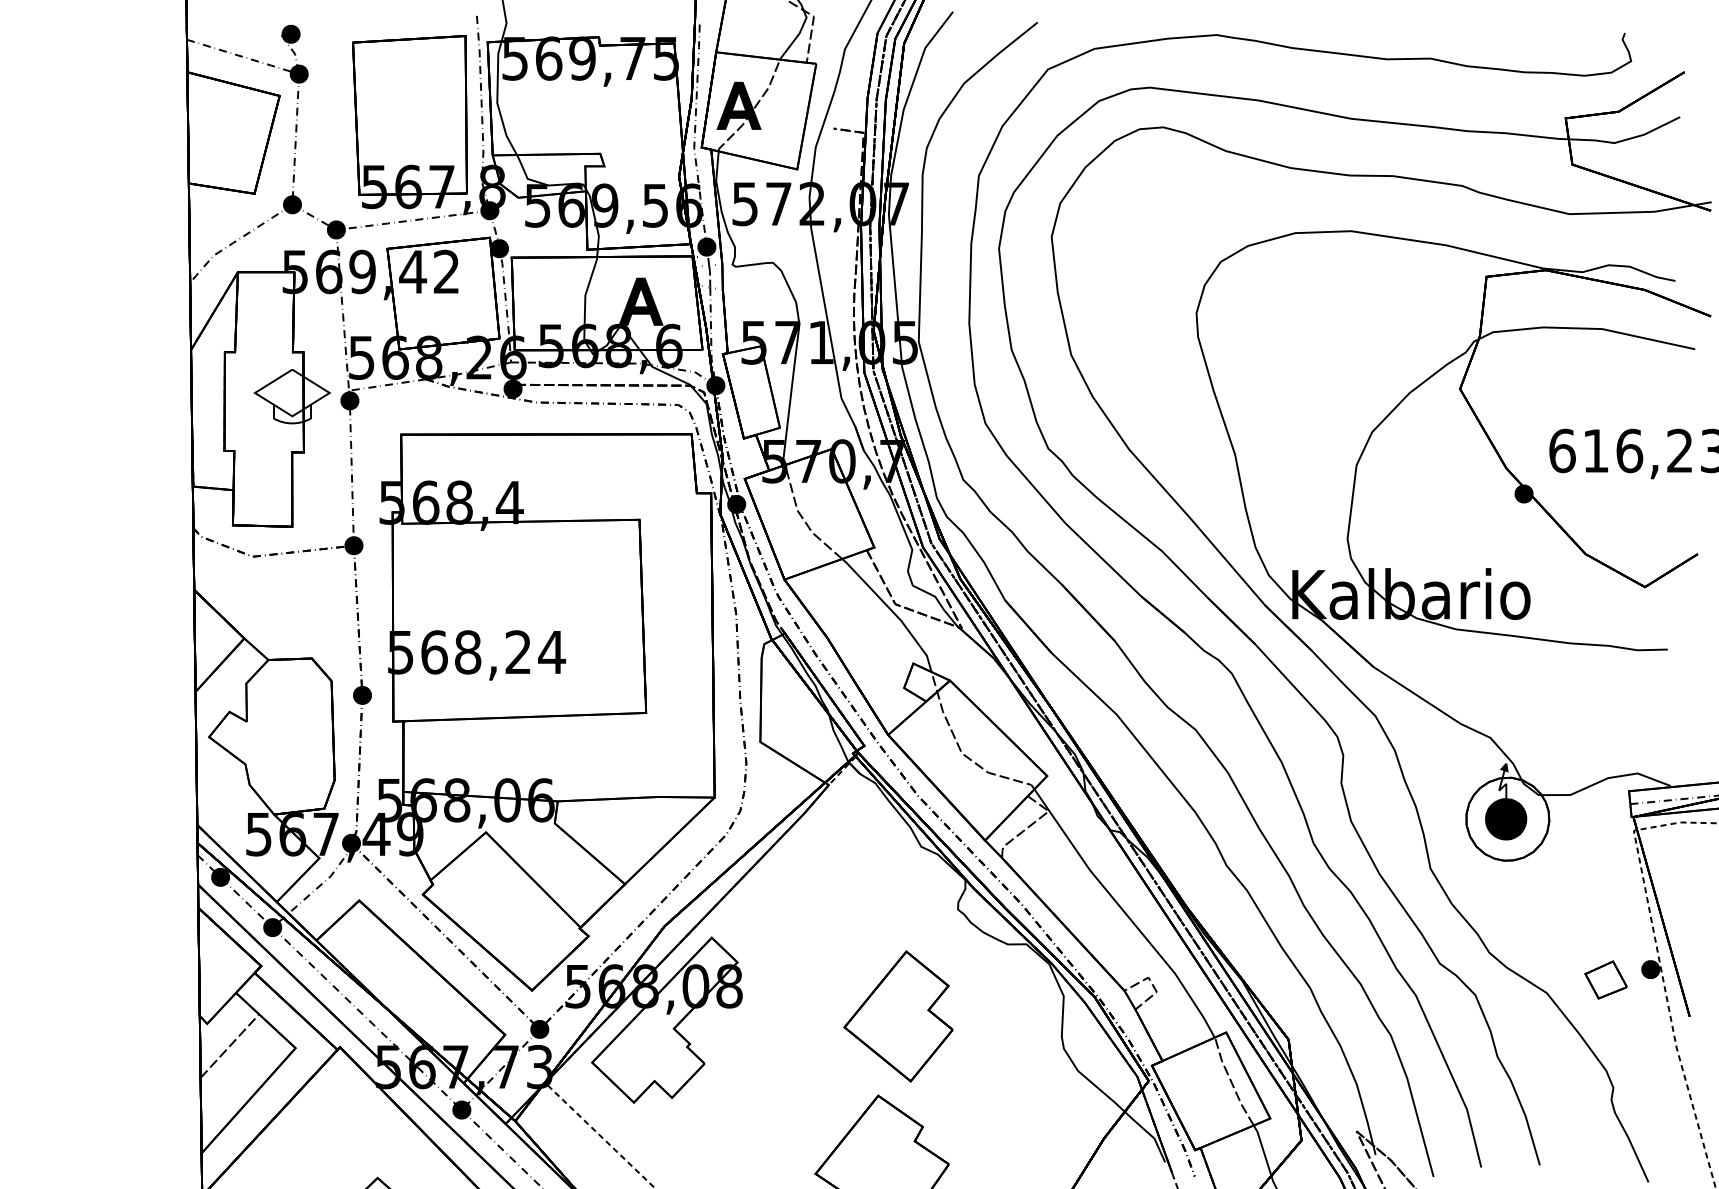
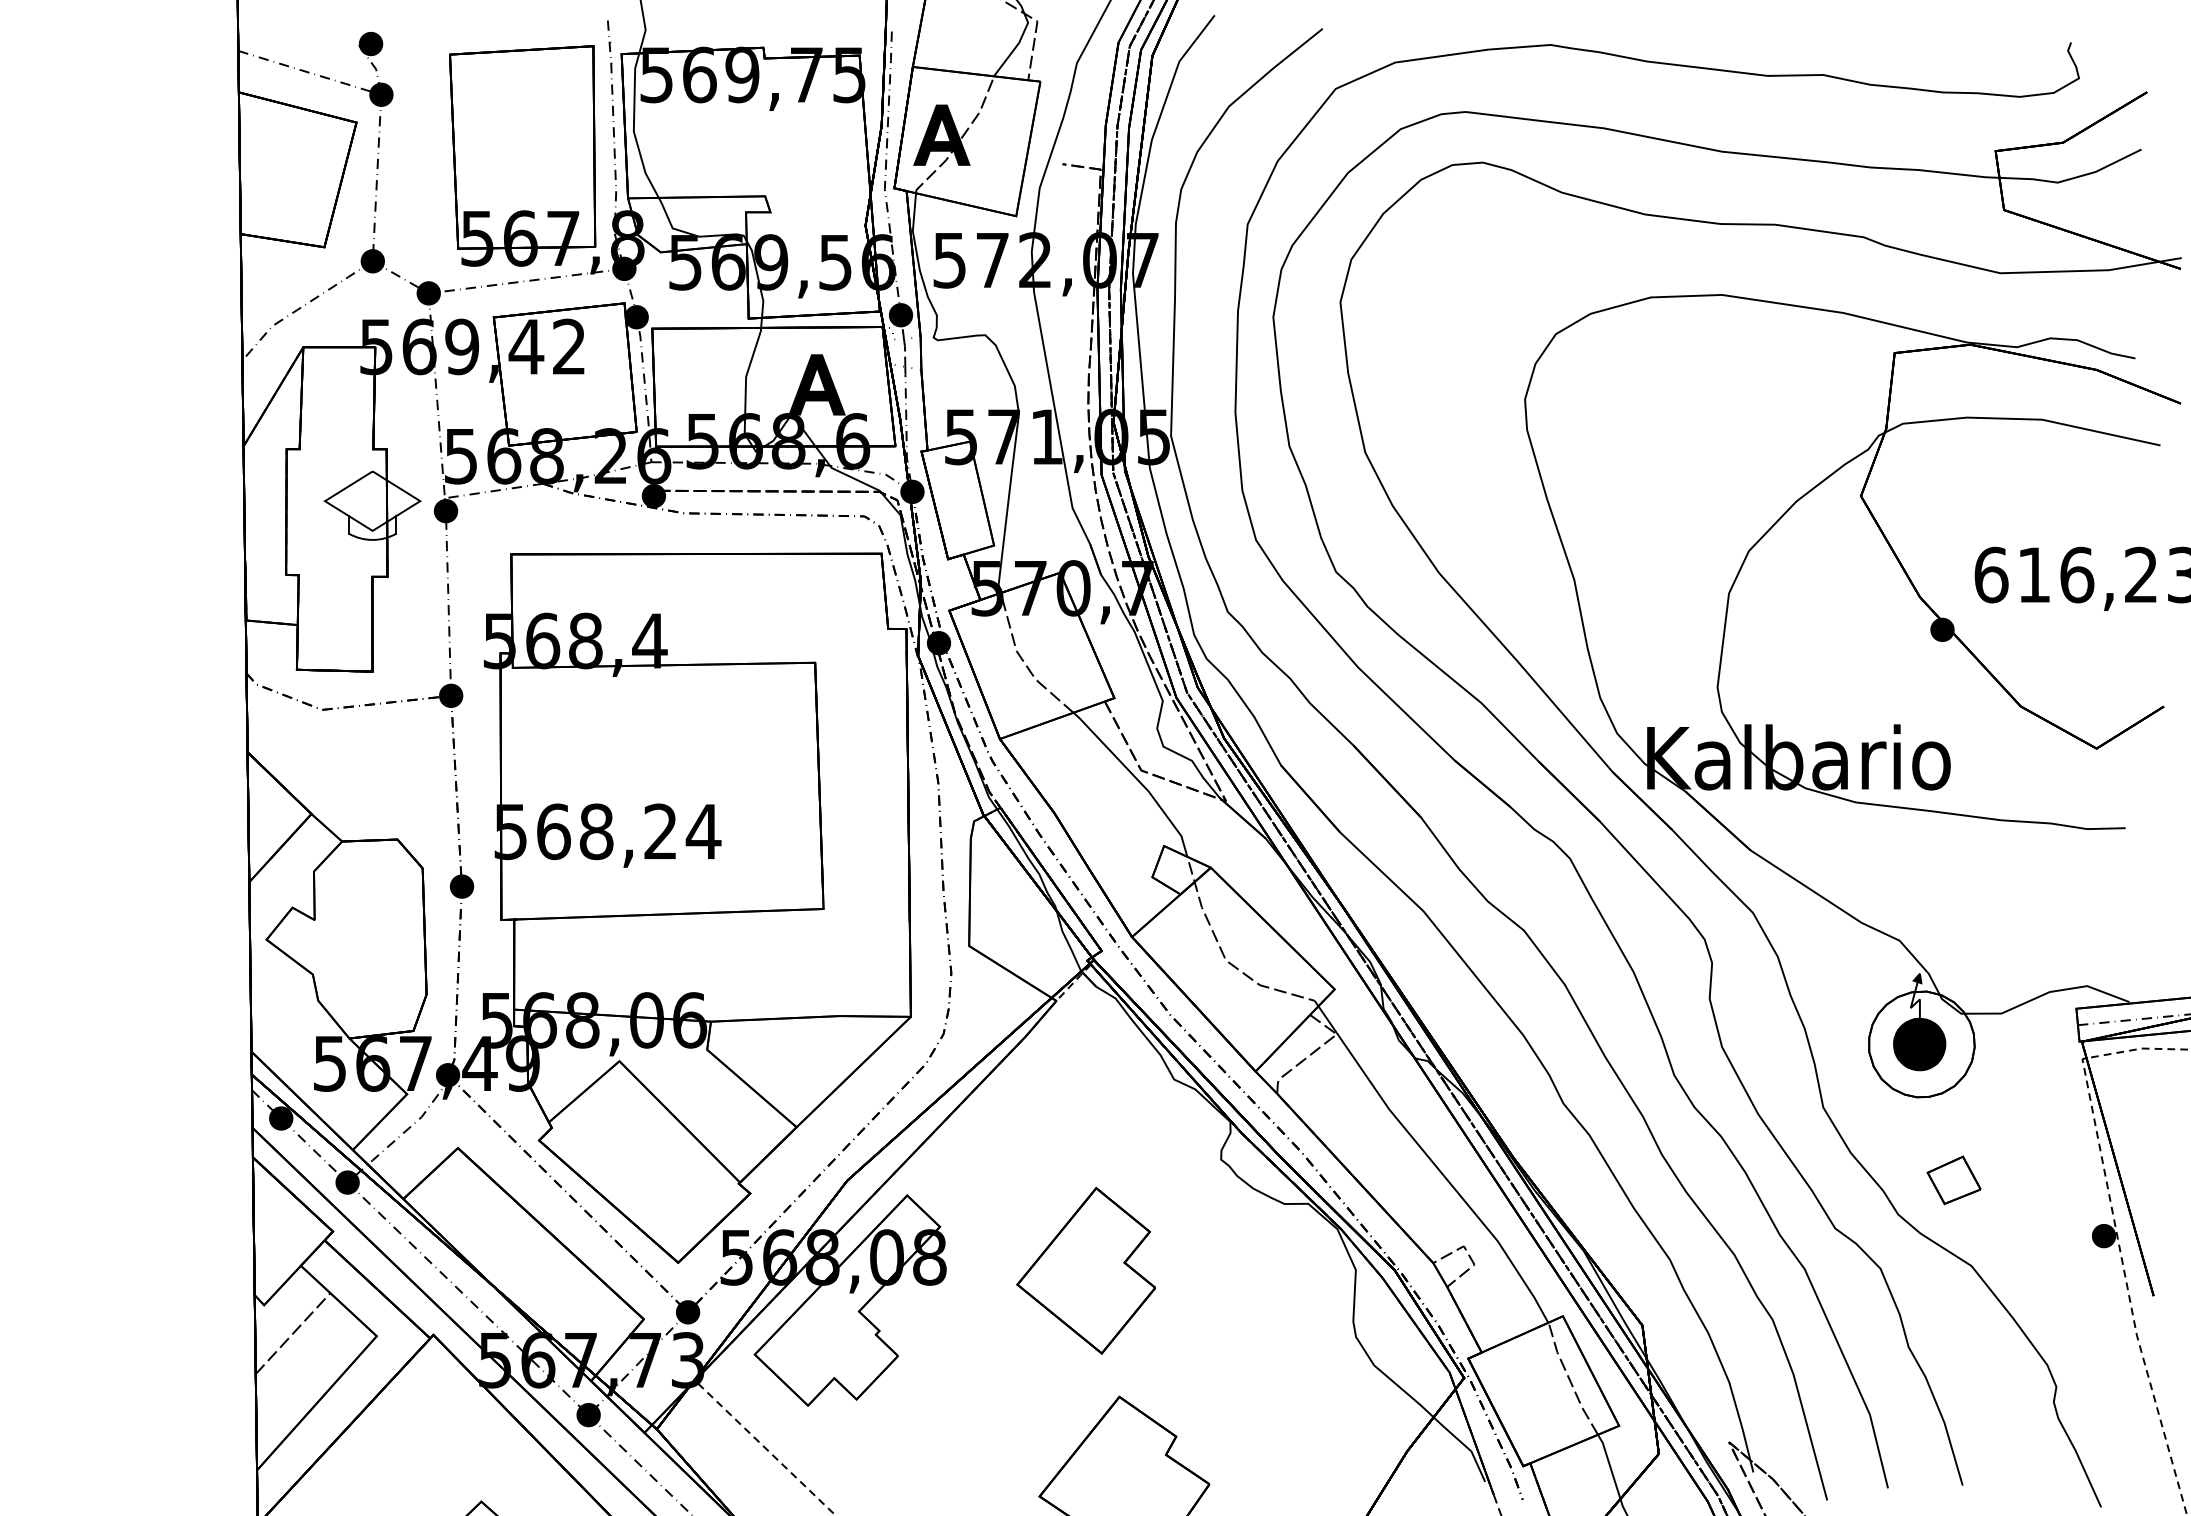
part: (1605, 979) -> (1953, 1179), moved
part: (897, 1016) -> (1085, 1270), moved

